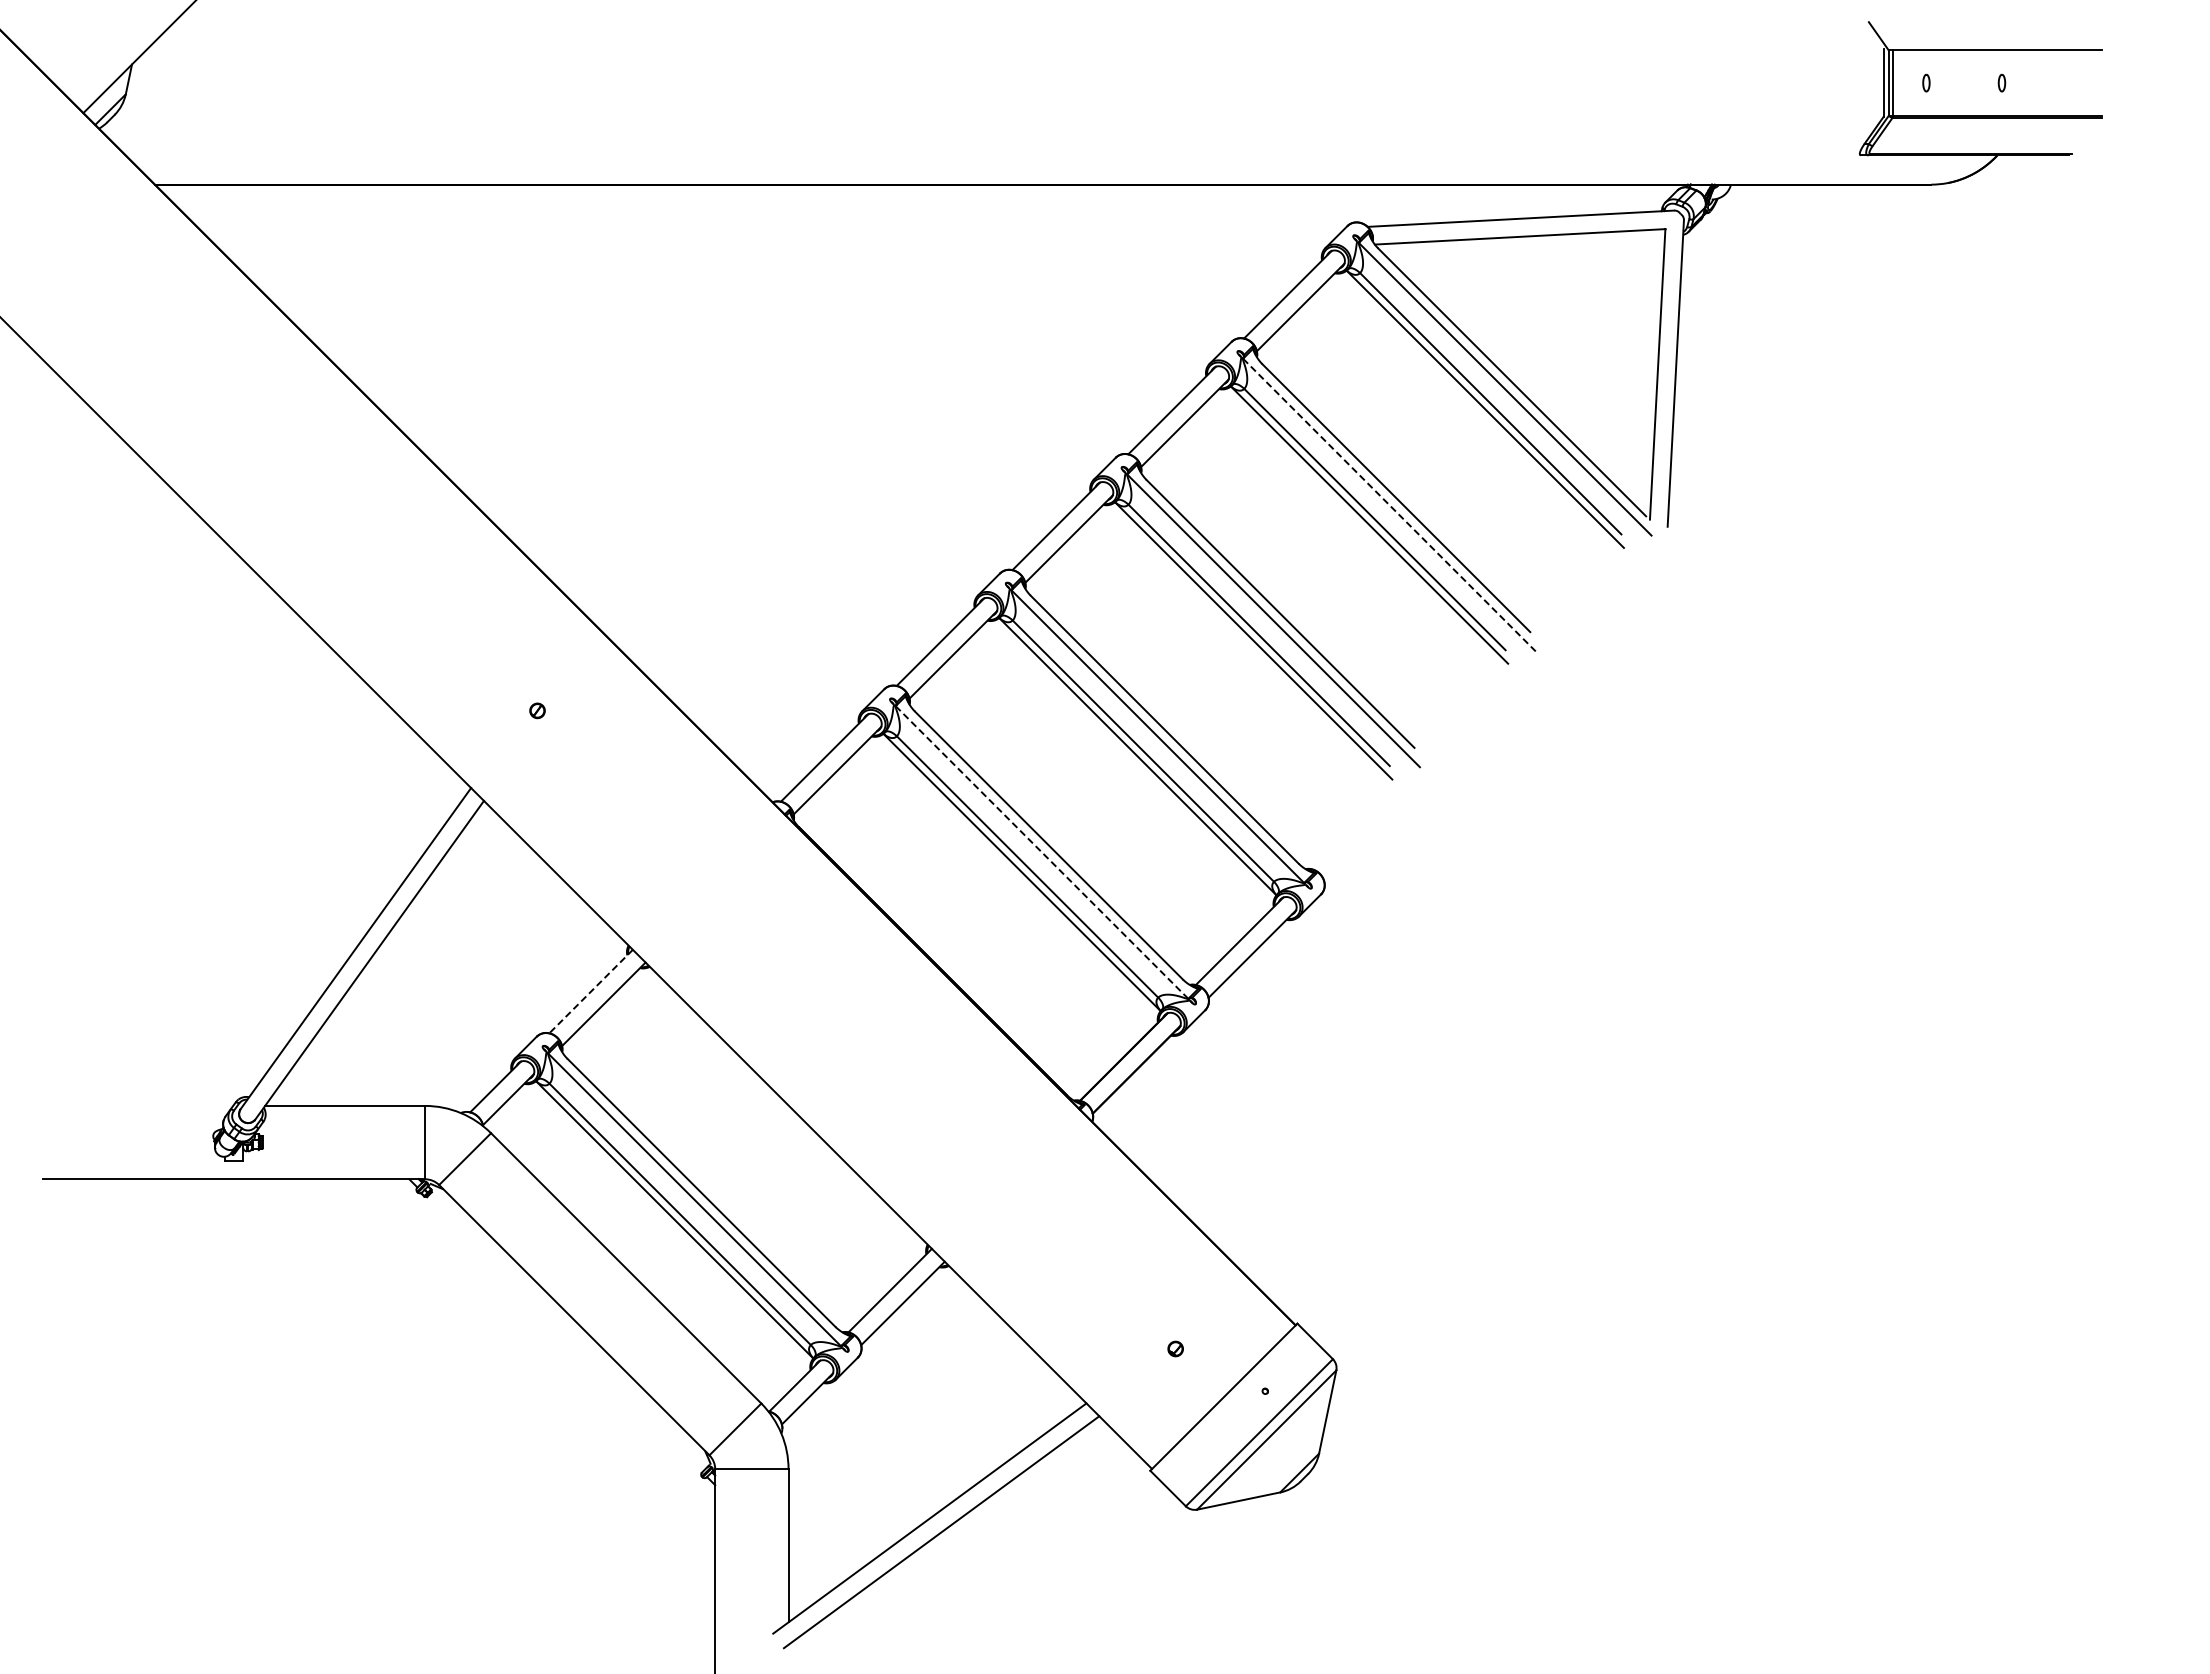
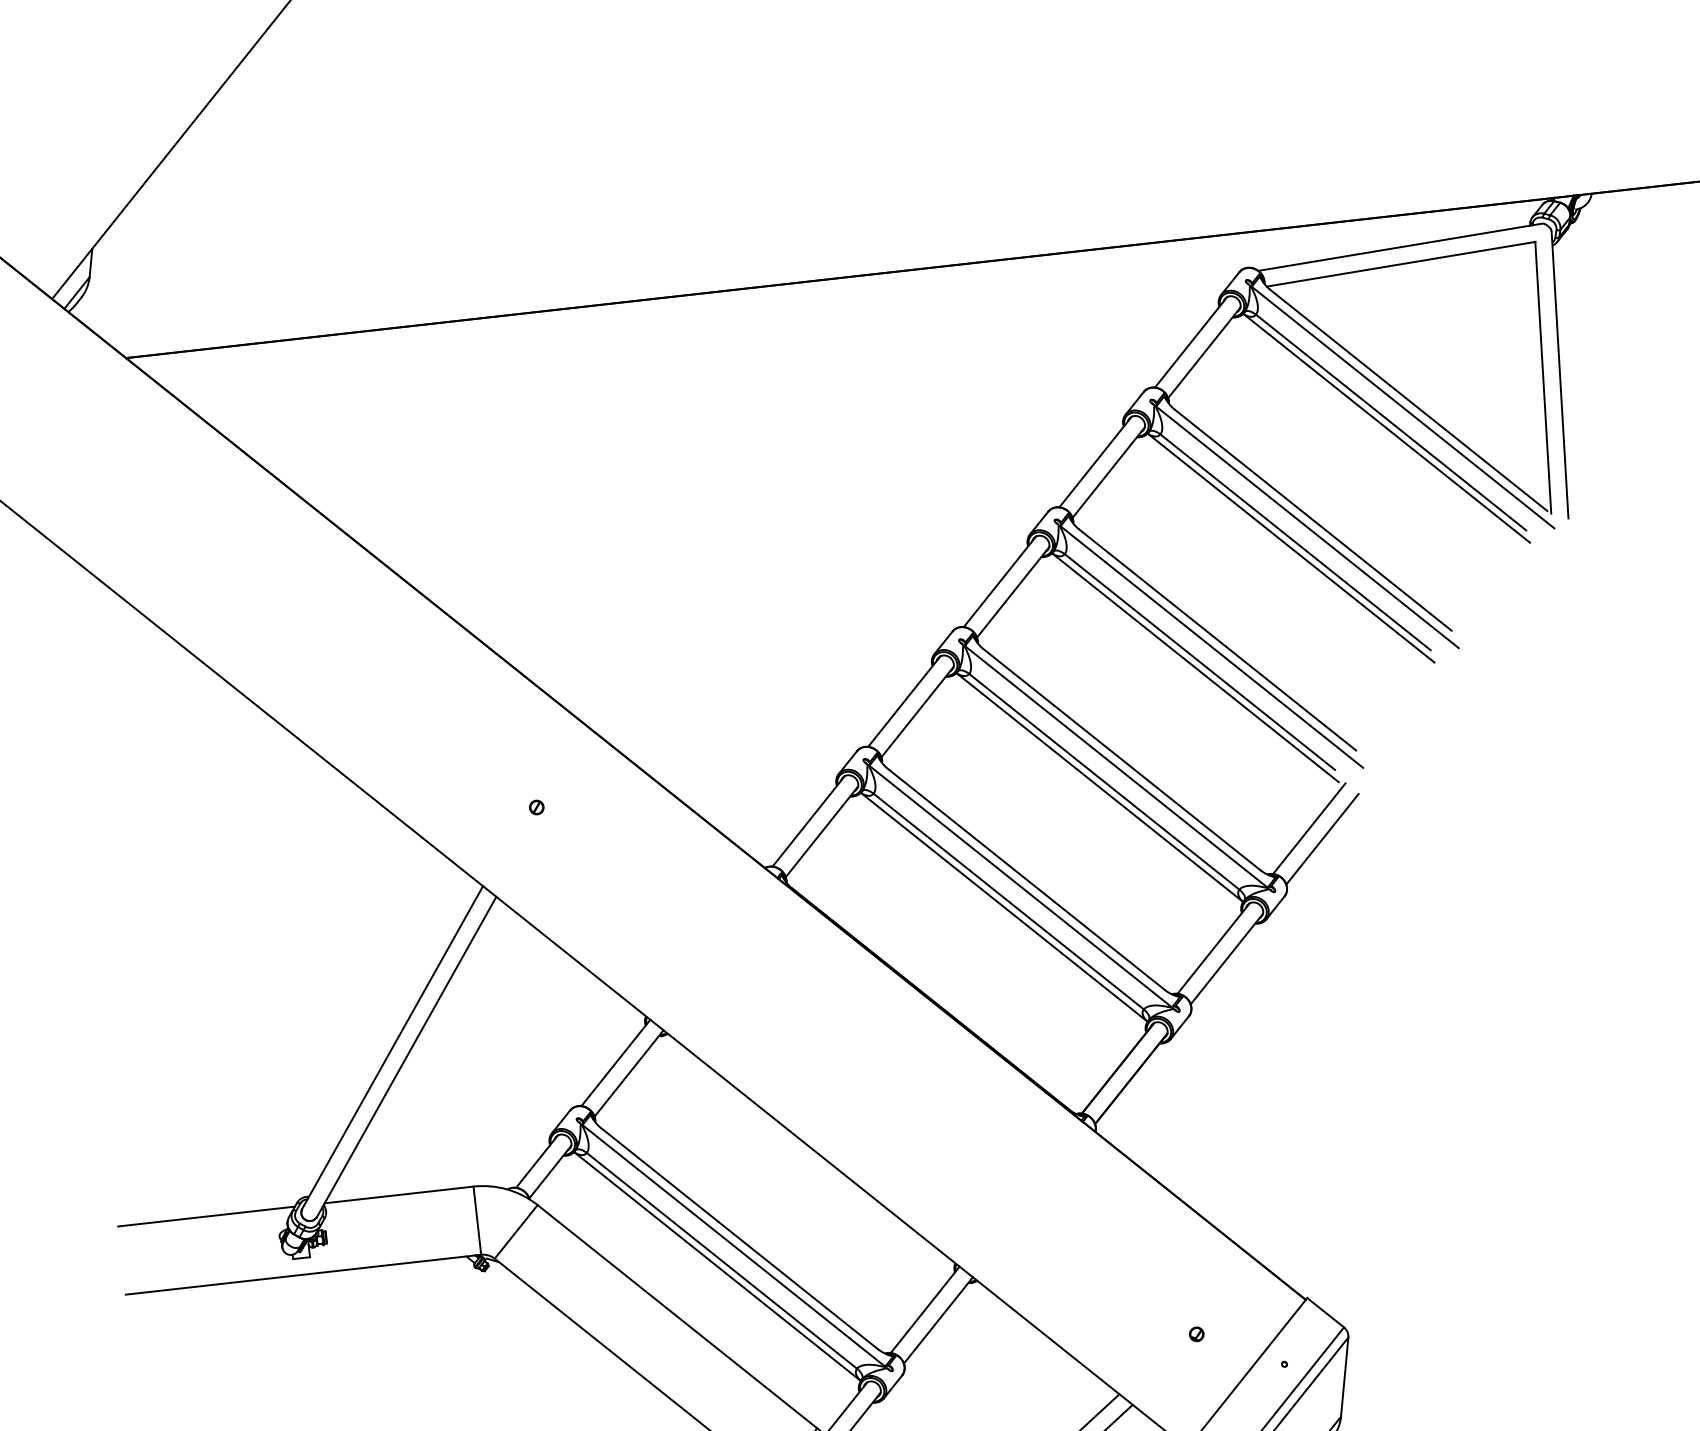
line: (1389, 505) -> (1307, 527), dashed -> solid
line: (1355, 825) -> (1309, 828), added
line: (1367, 837) -> (1321, 838), added
line: (1042, 852) -> (1021, 886), dashed -> solid
line: (590, 991) -> (615, 1062), dashed -> solid
line: (138, 1105) -> (206, 1216), added

